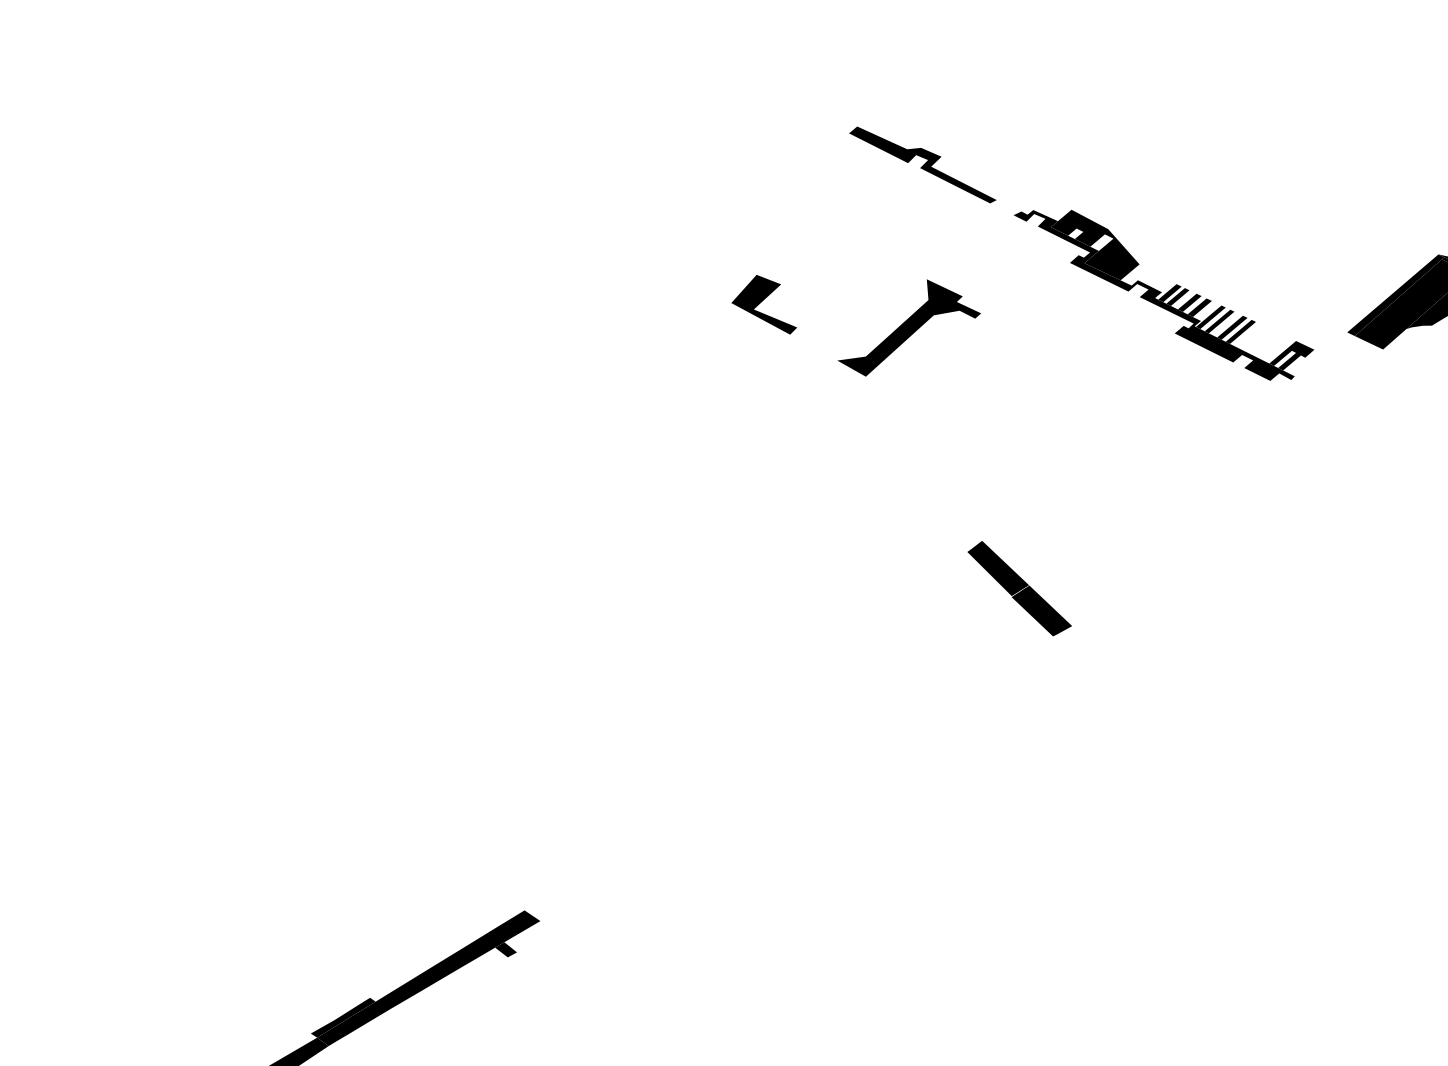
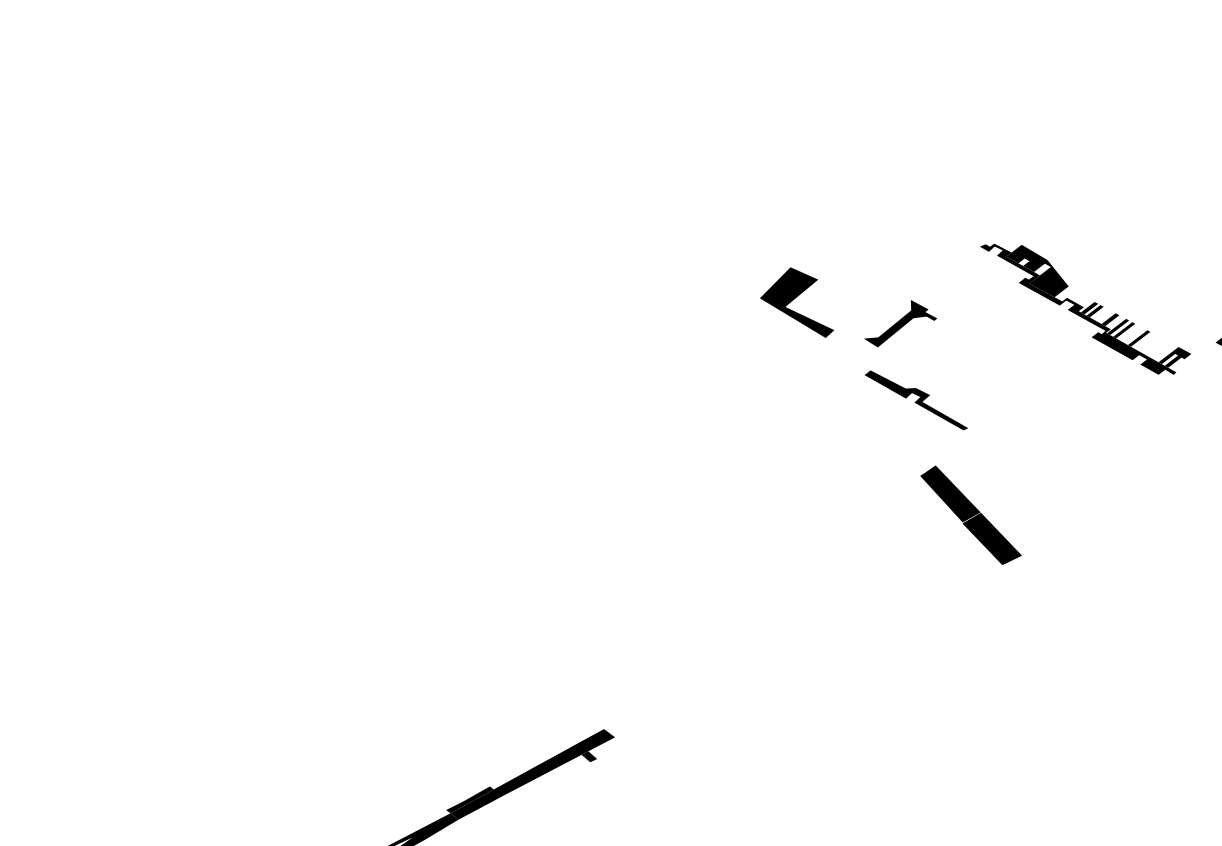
part: (922, 165) -> (916, 400), moved
fill: (1189, 302) -> (1103, 315), removed
part: (764, 305) -> (797, 302), size x1.6
fill: (1231, 326) -> (1132, 334), removed
part: (908, 327) -> (900, 323), size x0.7
part: (1020, 587) -> (971, 514), size x1.4

